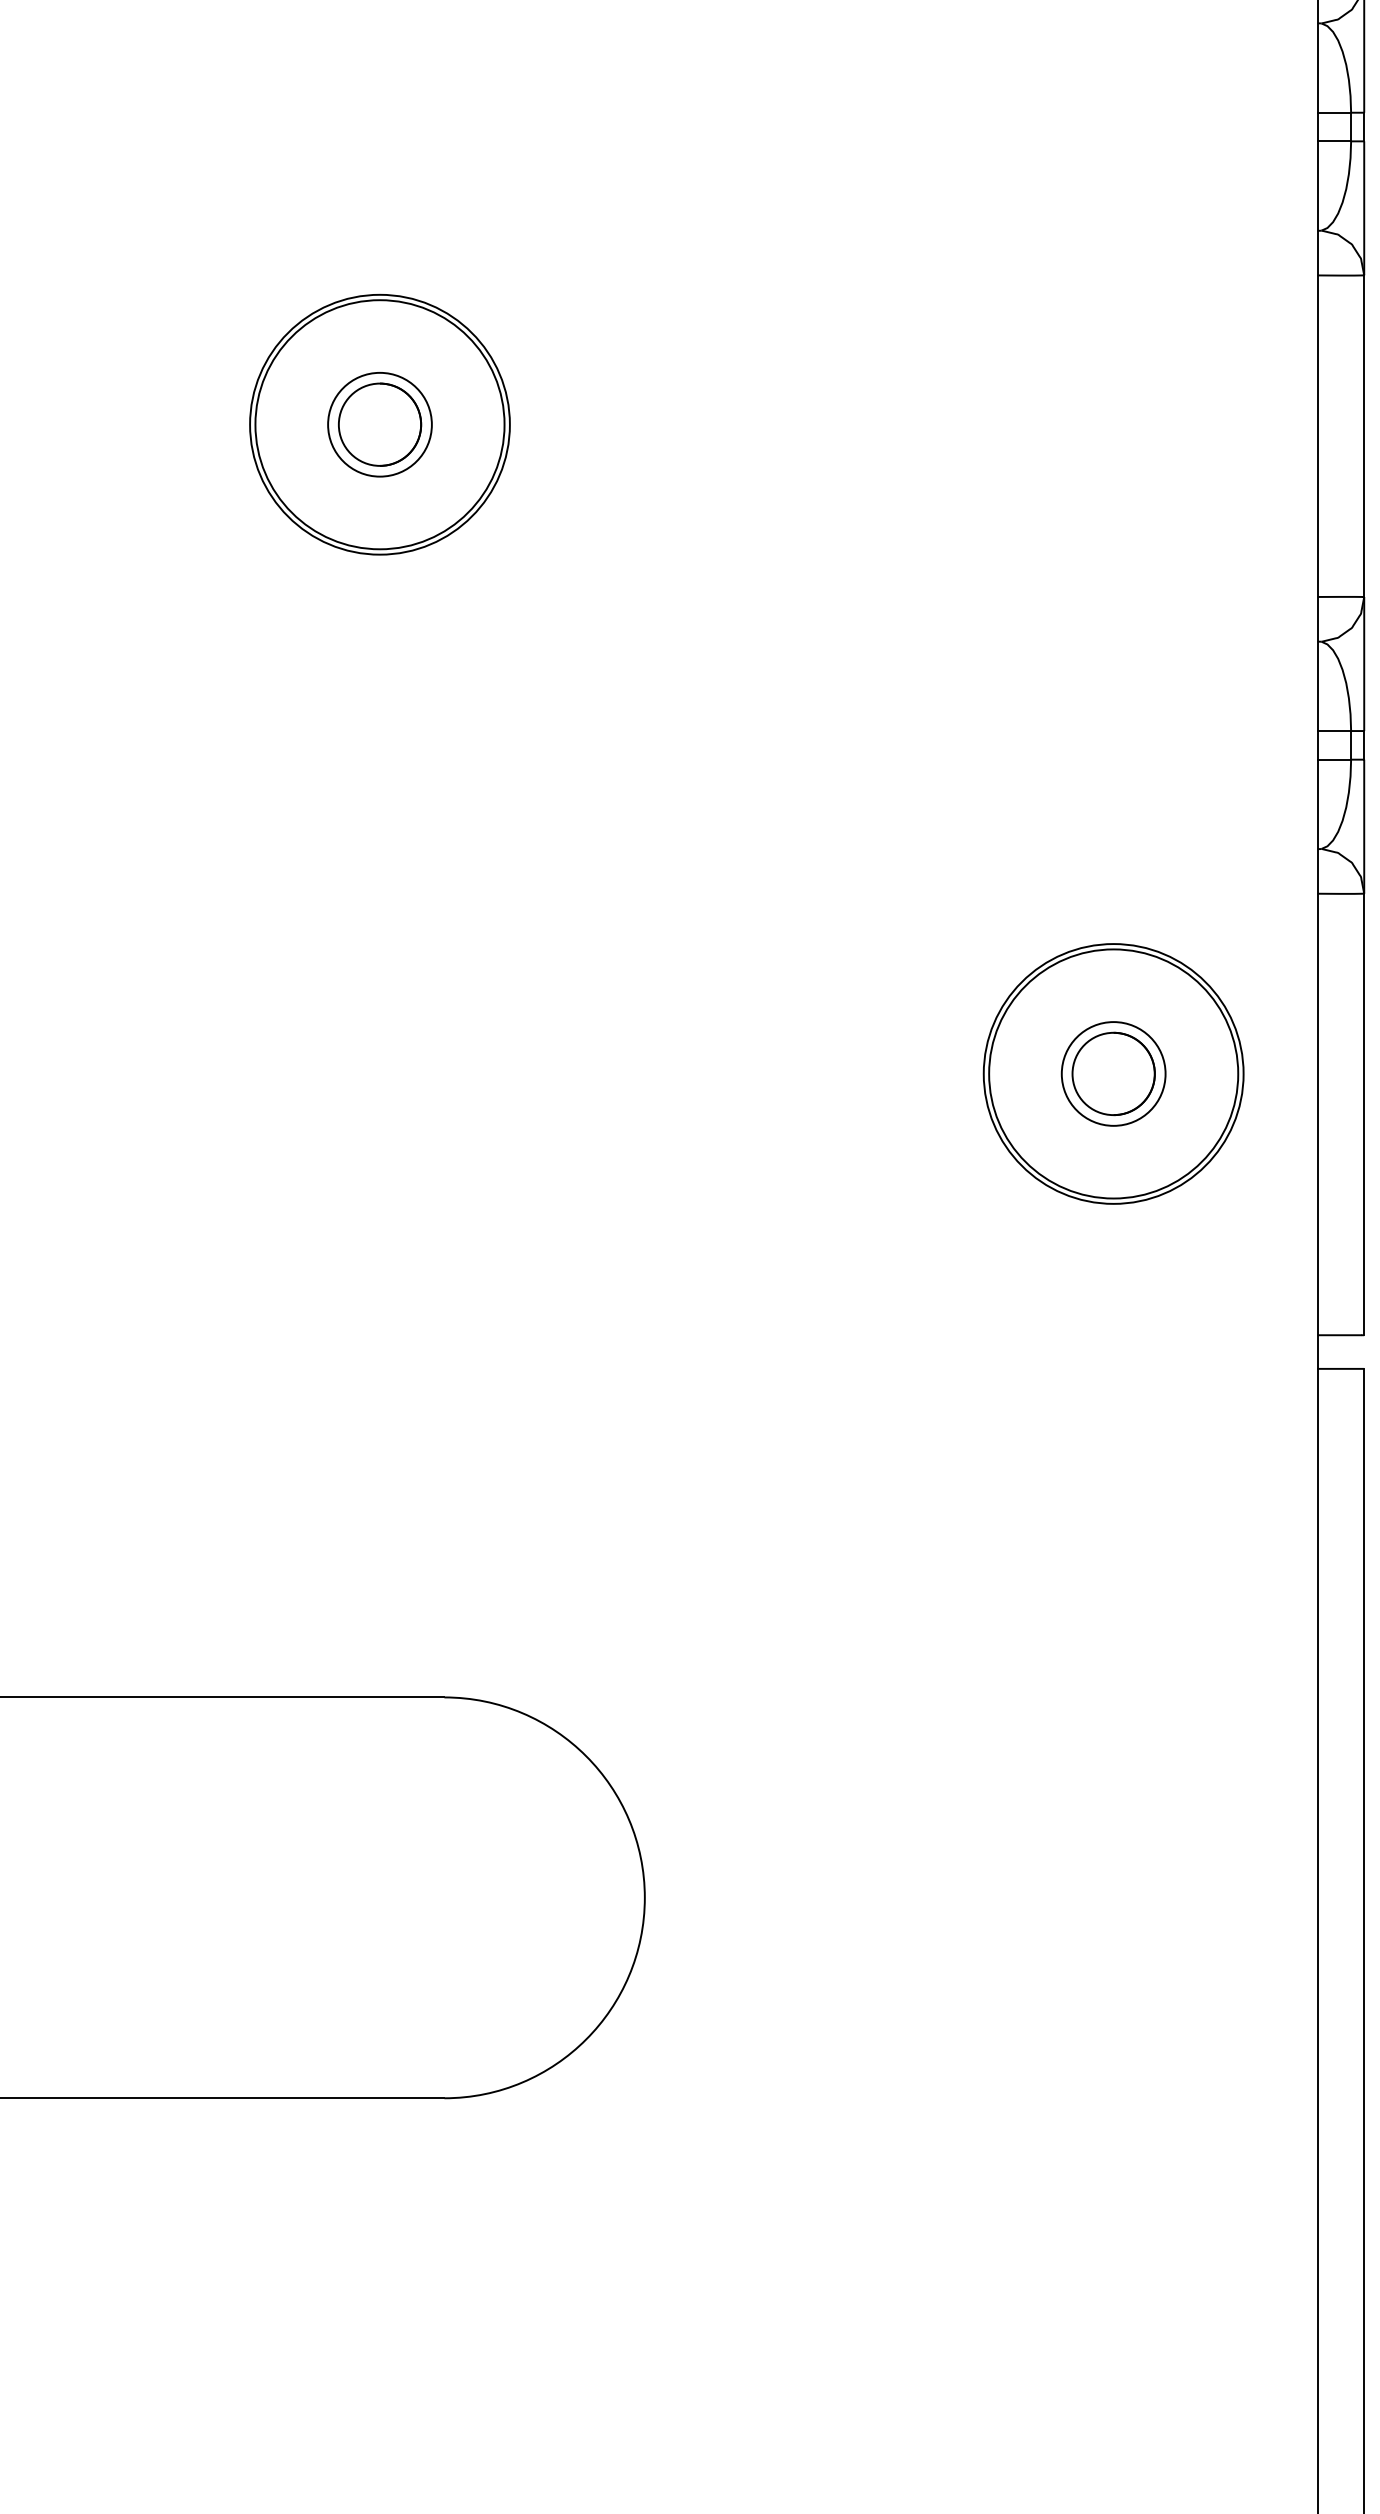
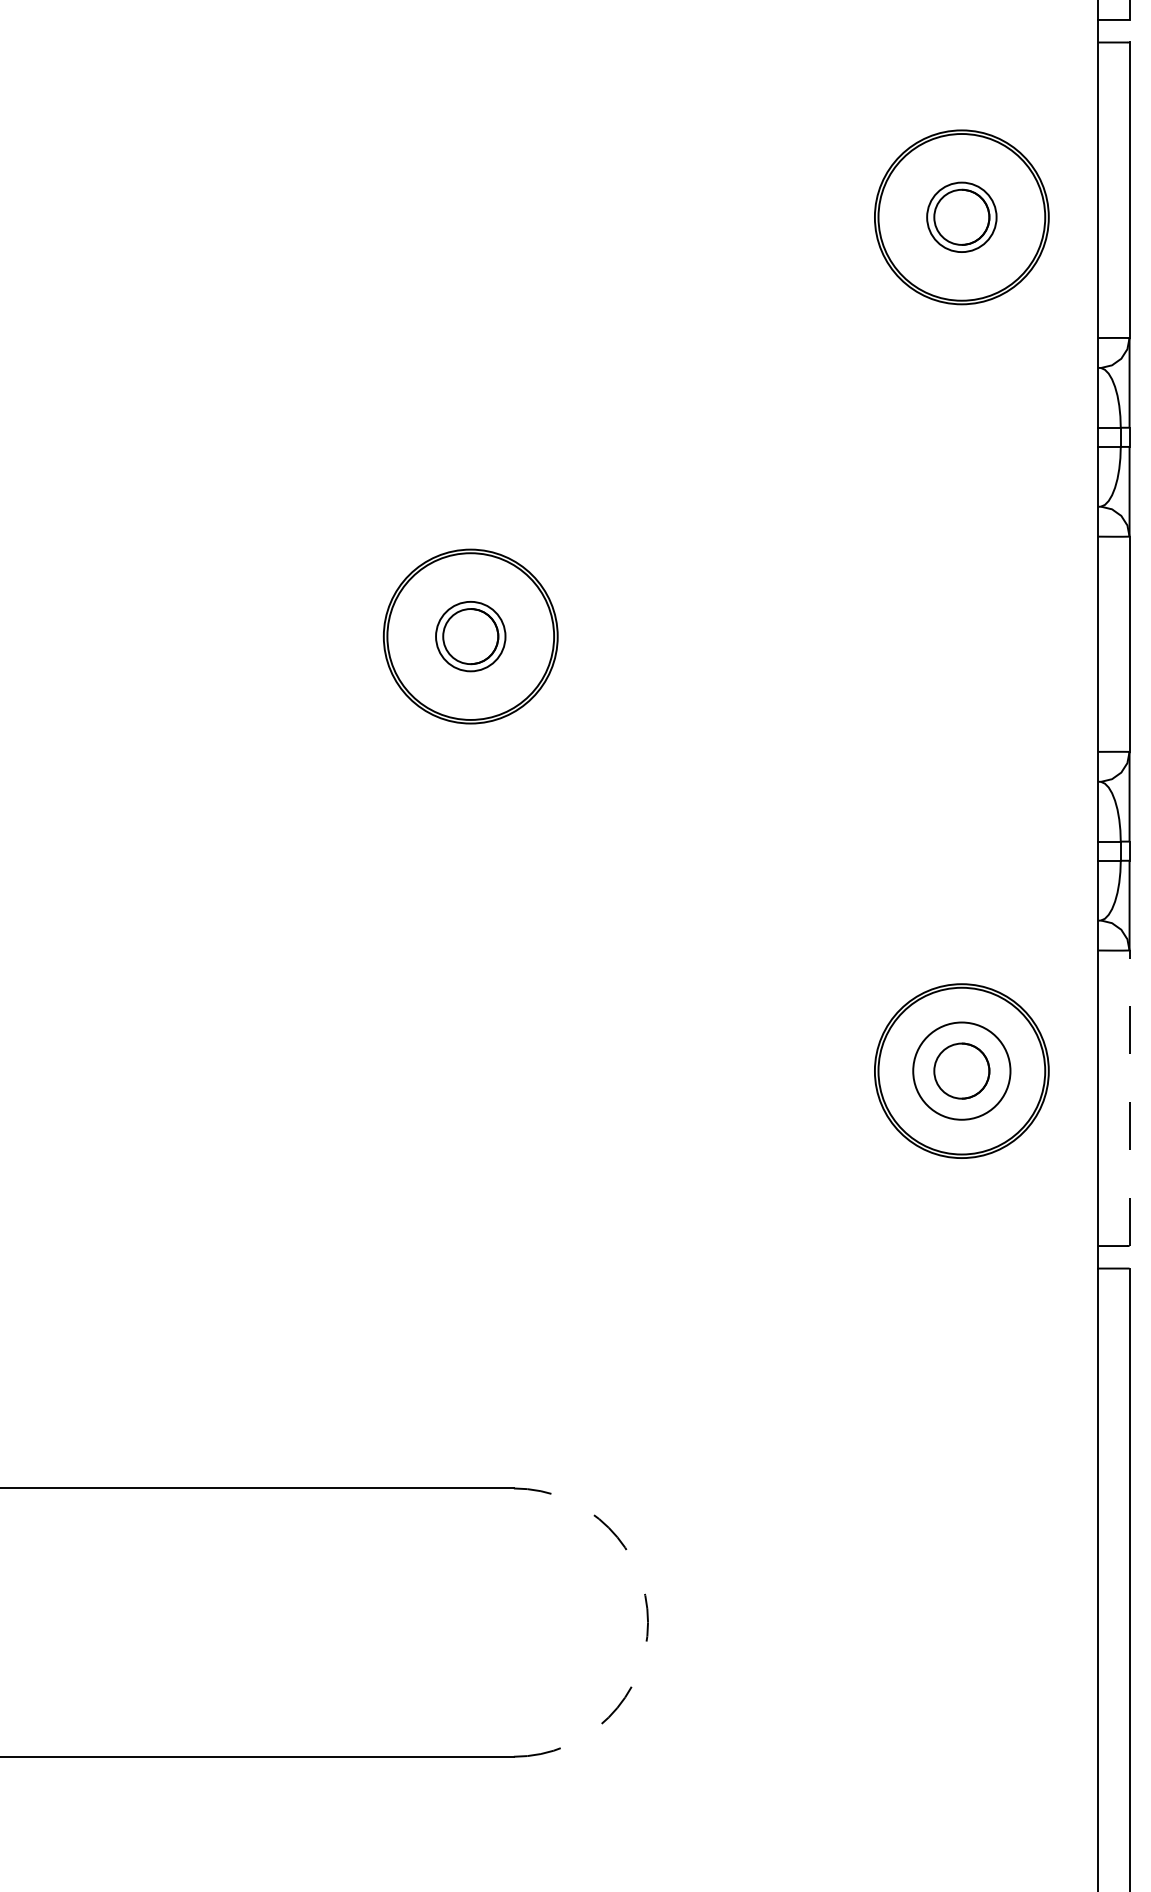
circle: (1113, 1072) -> (961, 1070), size x1.4
line: (1364, 1114) -> (1129, 1098), solid -> dashed
arc: (645, 1897) -> (648, 1622), solid -> dashed

